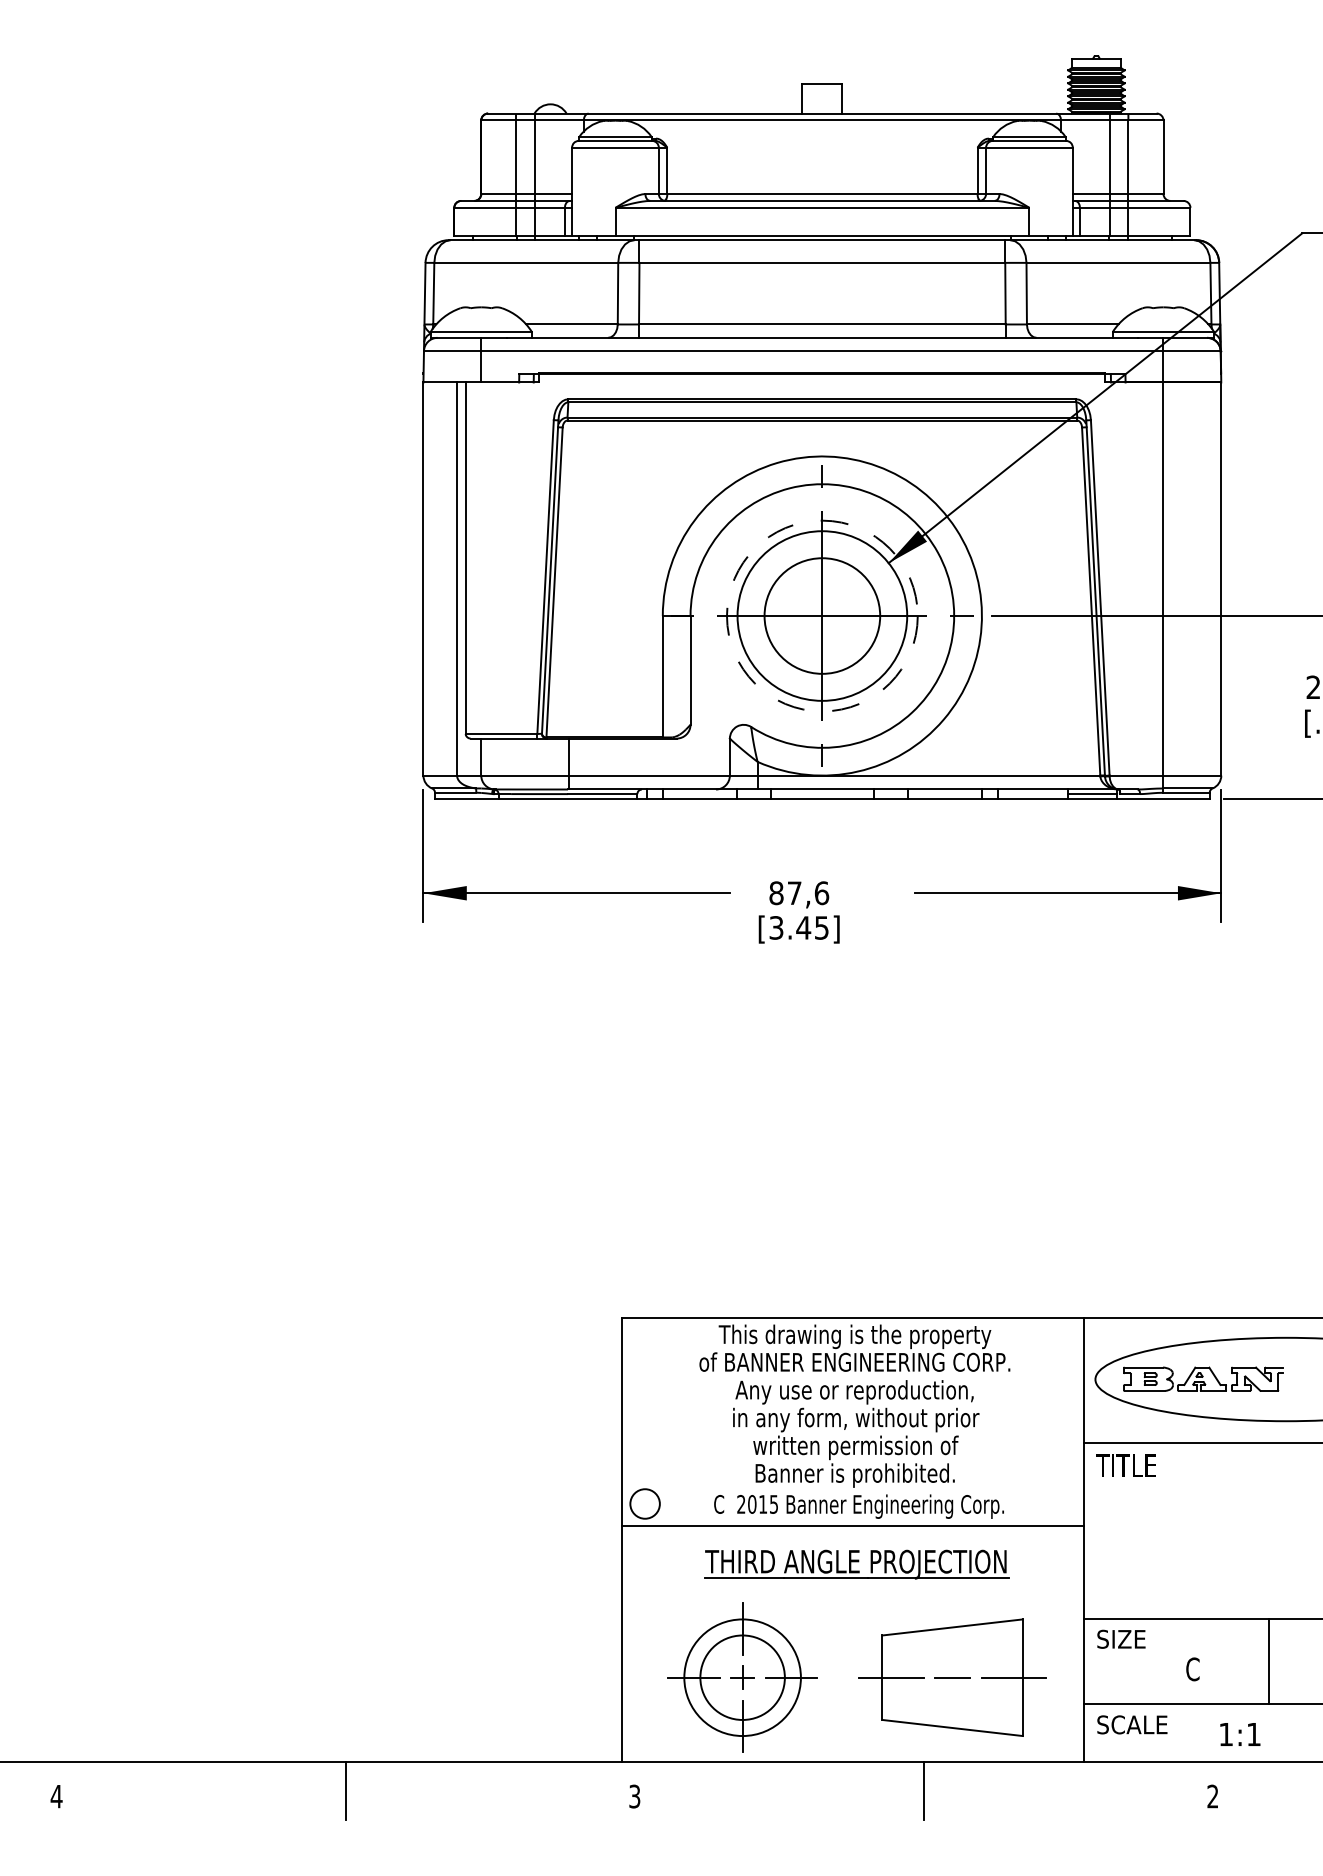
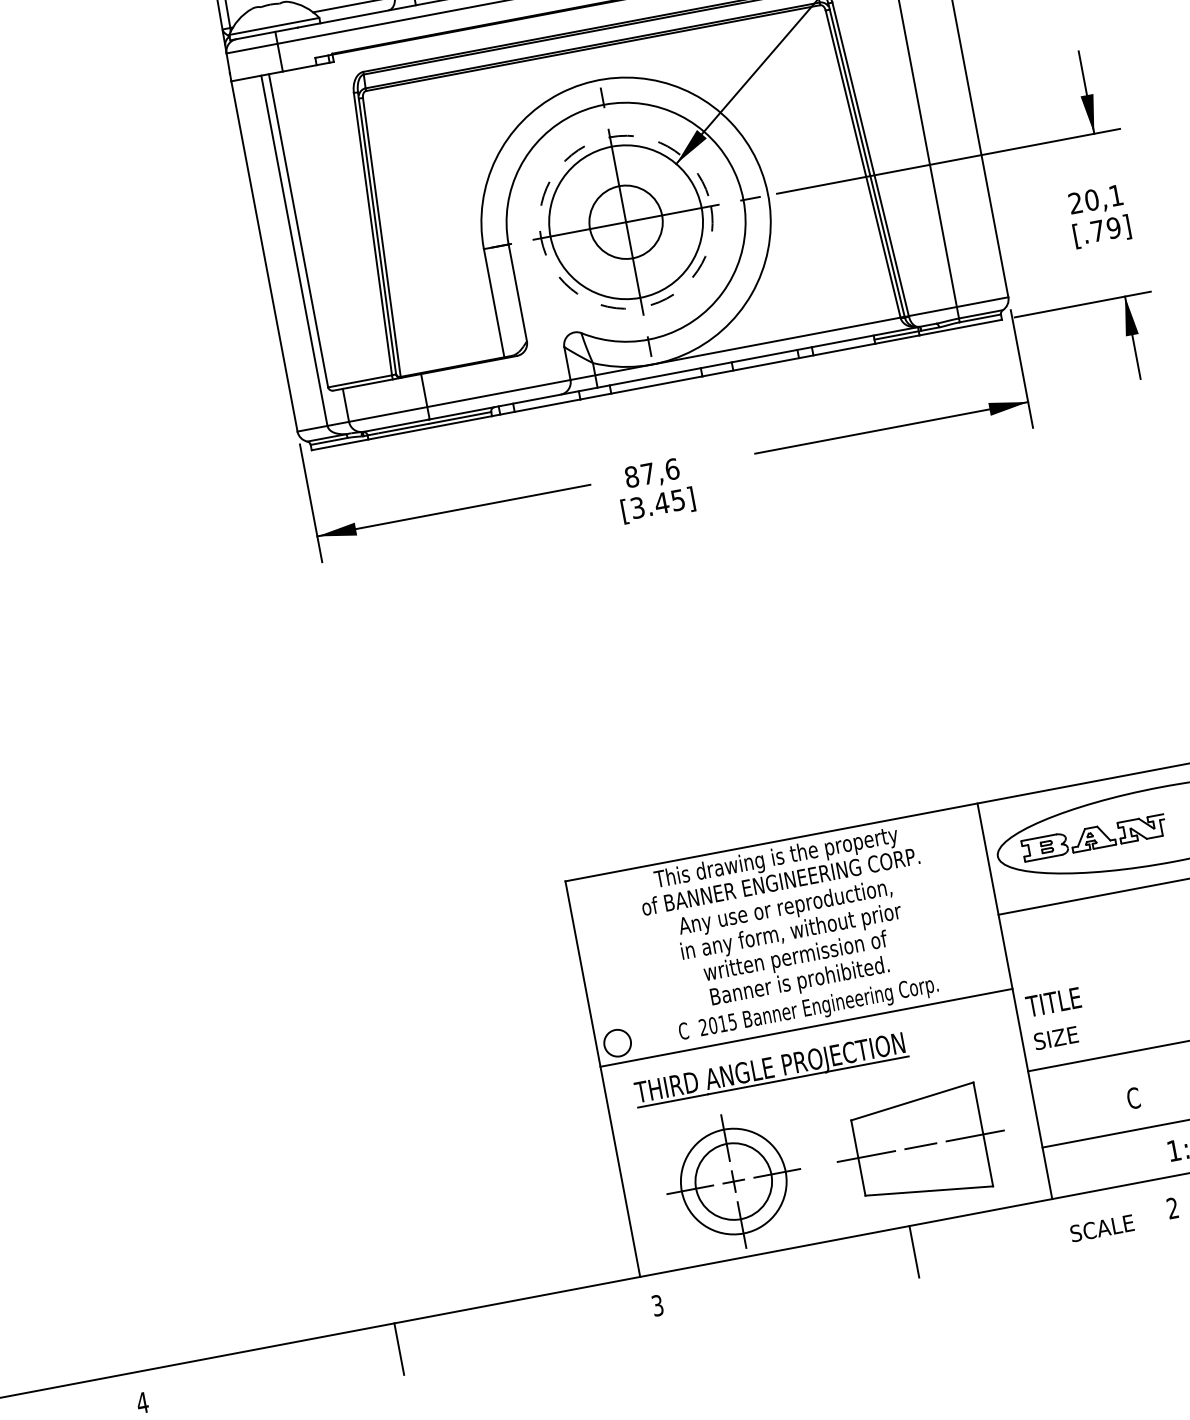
circle: (822, 615) -> (626, 221), size x0.7
text: (1125, 1465) -> (1053, 1001), moved
part: (856, 1564) -> (770, 1070), moved
text: (1121, 1638) -> (1056, 1037), moved
text: (1132, 1724) -> (1102, 1228), moved

